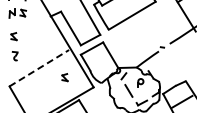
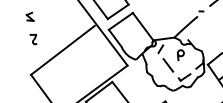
line: (39, 68) -> (63, 50), dashed -> solid
part: (64, 77) -> (92, 57), removed

